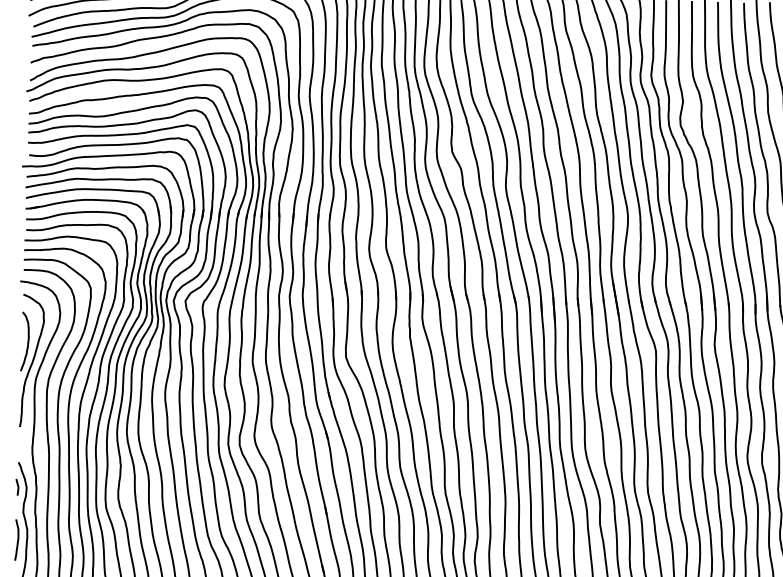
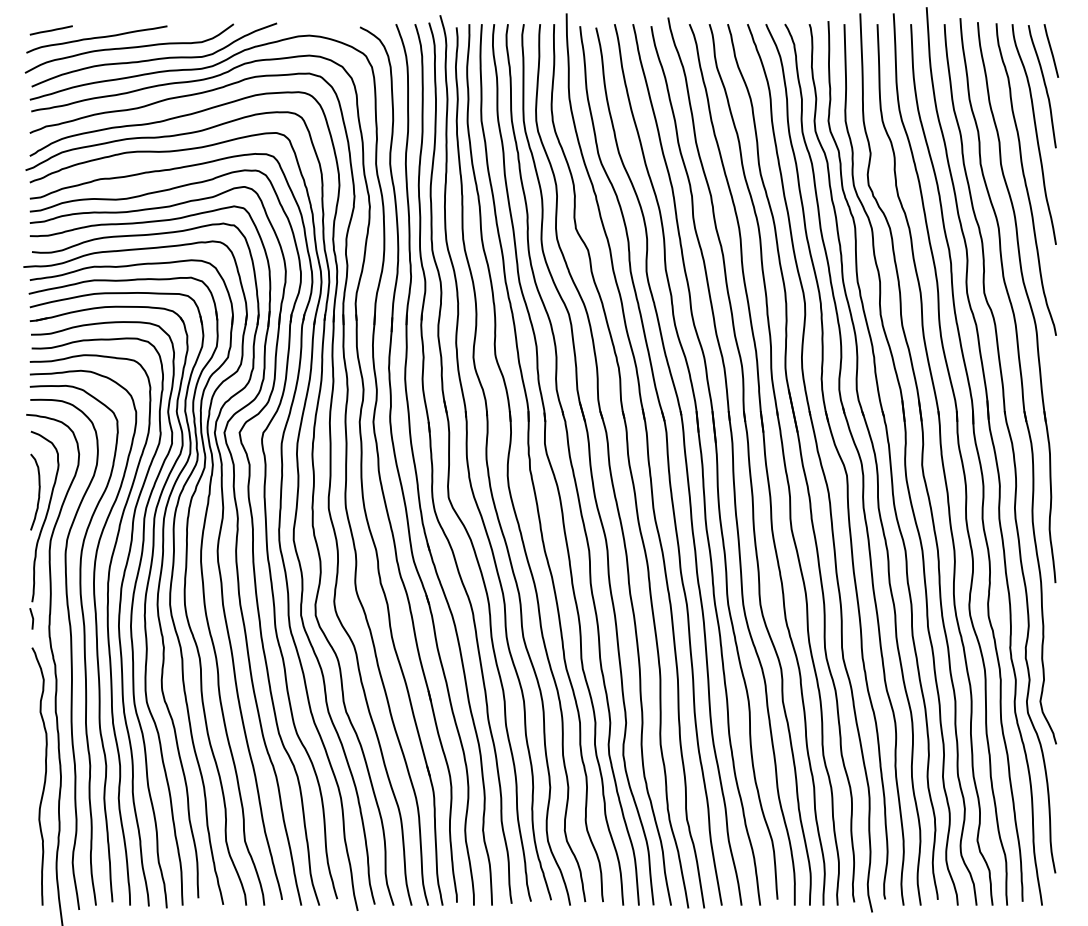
line: (17, 486) -> (31, 617), moved
curve: (17, 539) -> (34, 747), removed

